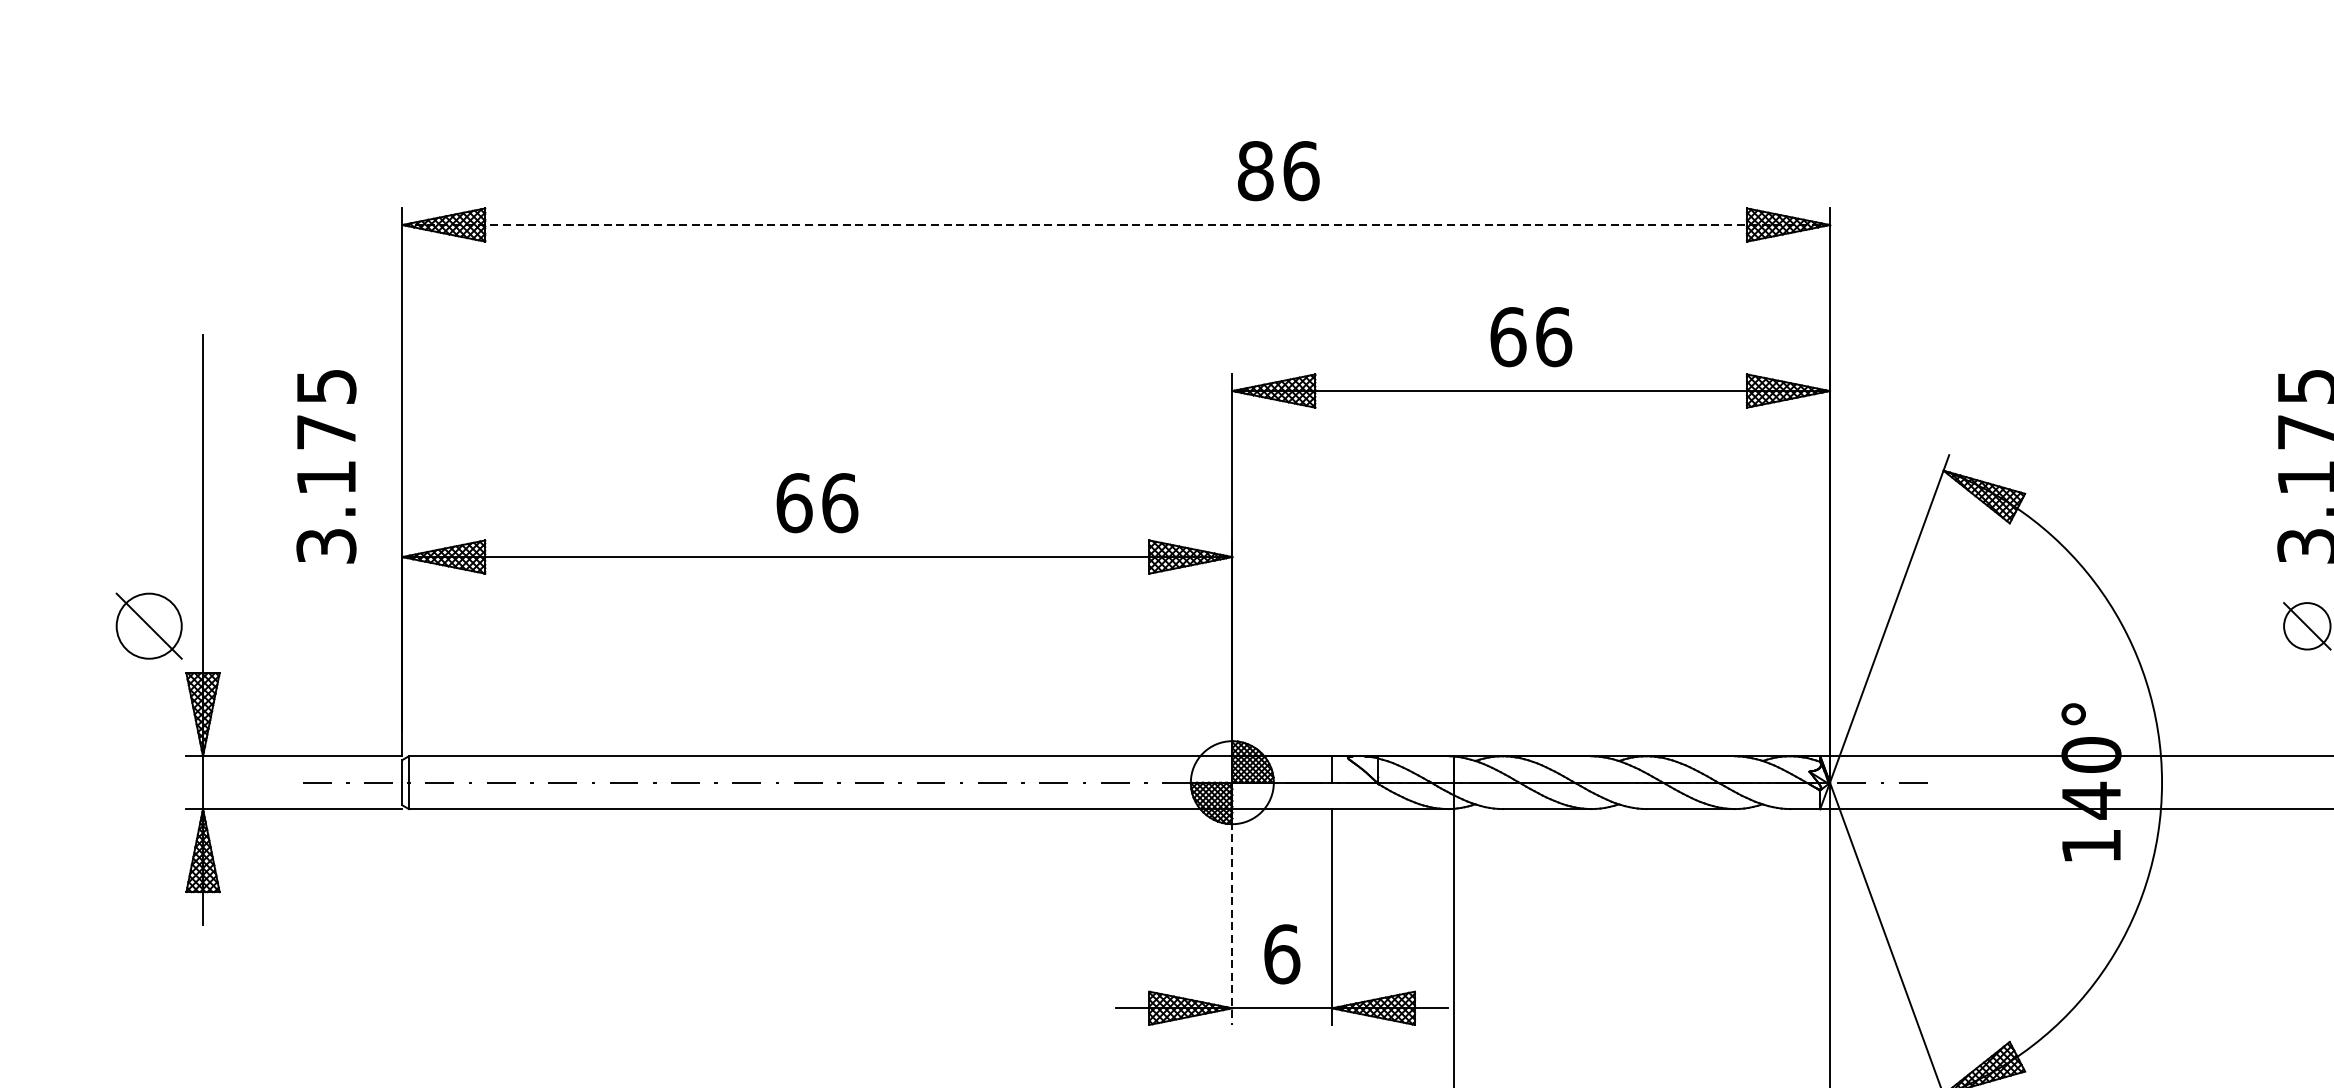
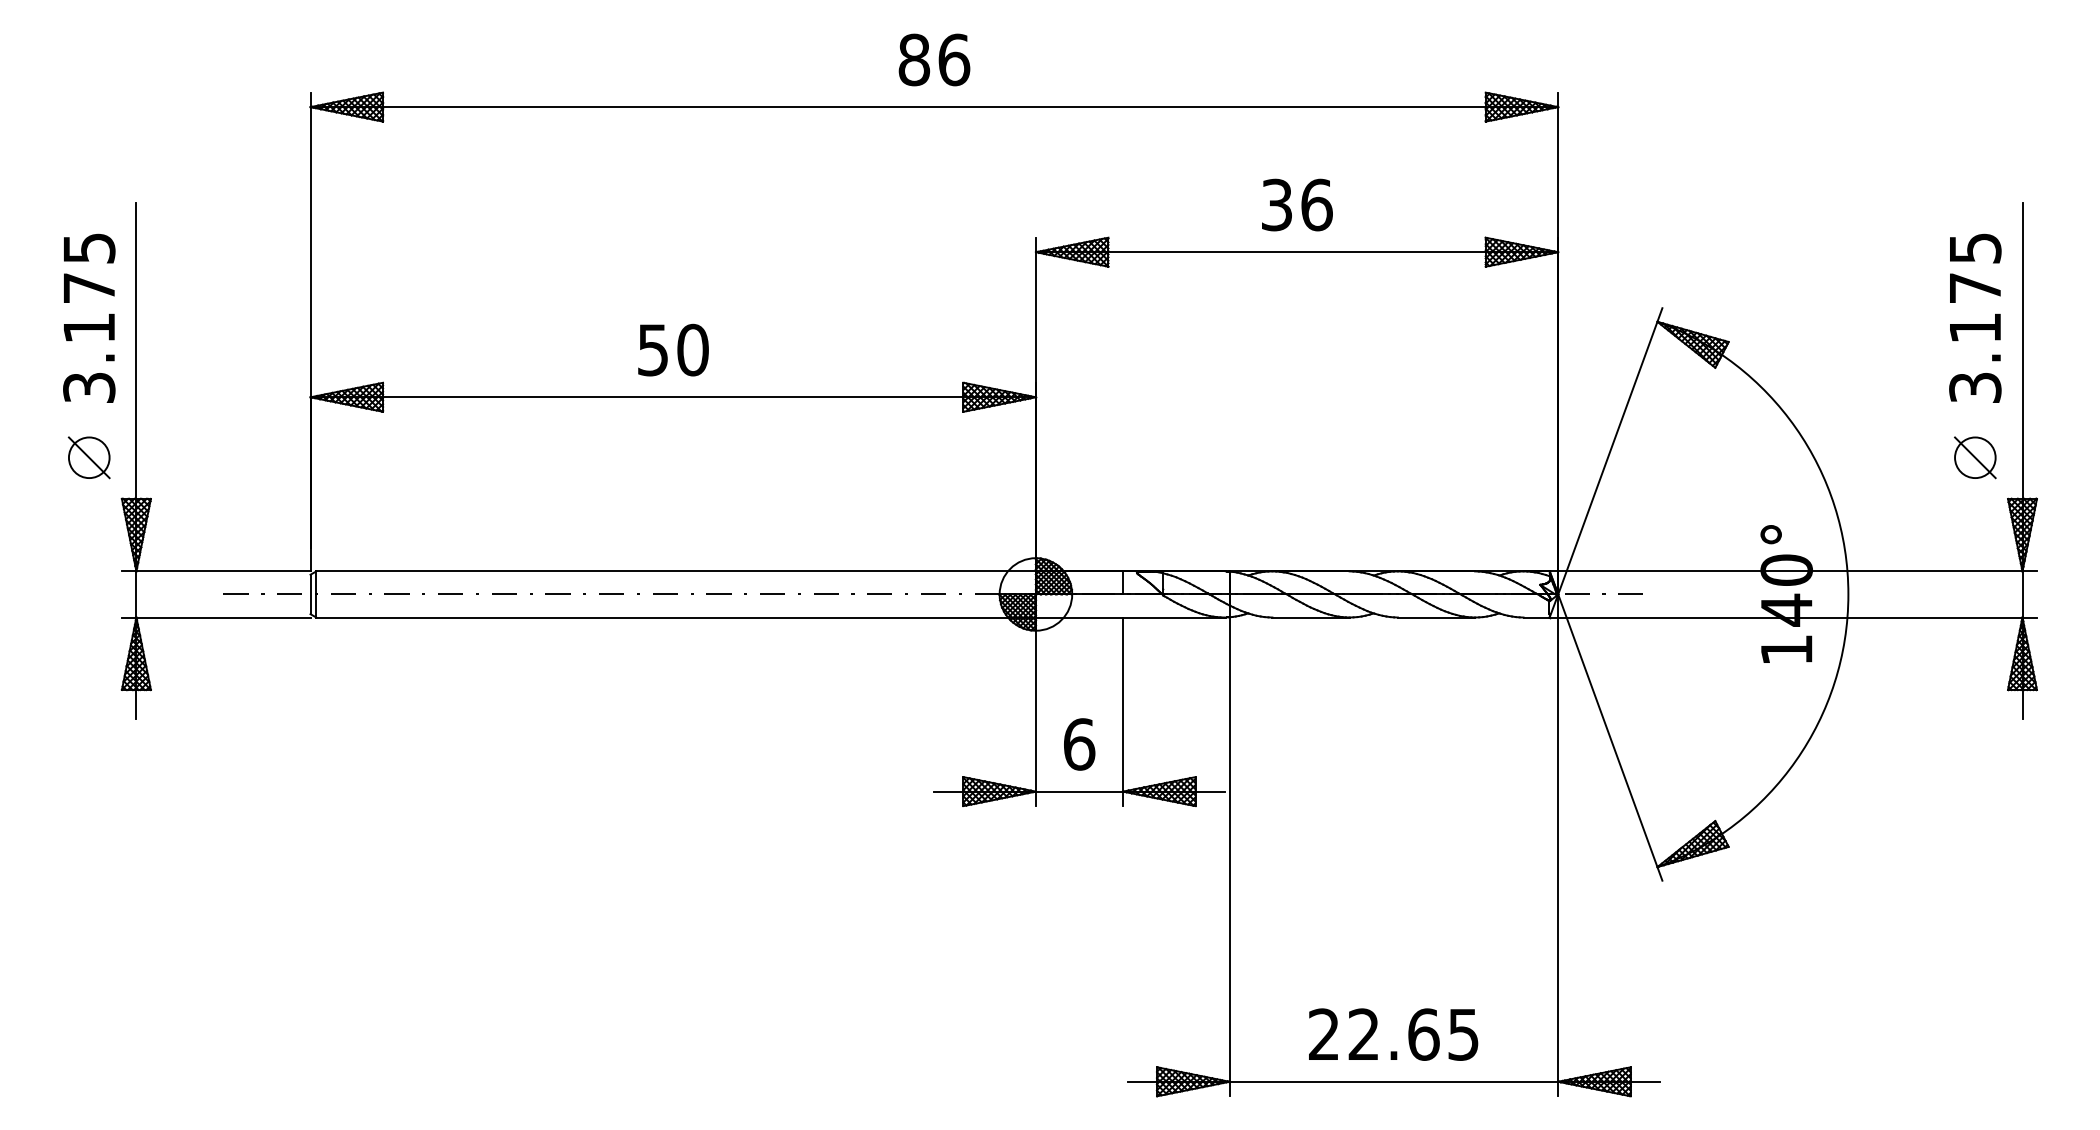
text: (1278, 170) -> (934, 59), moved
line: (1116, 225) -> (934, 107), dashed -> solid
text: (1508, 336) -> (1277, 204), 66 -> 36
text: (326, 465) -> (89, 317), moved
text: (817, 502) -> (673, 349), 66 -> 50
part: (148, 625) -> (88, 457), size x0.71
line: (1231, 917) -> (1035, 712), dashed -> solid

